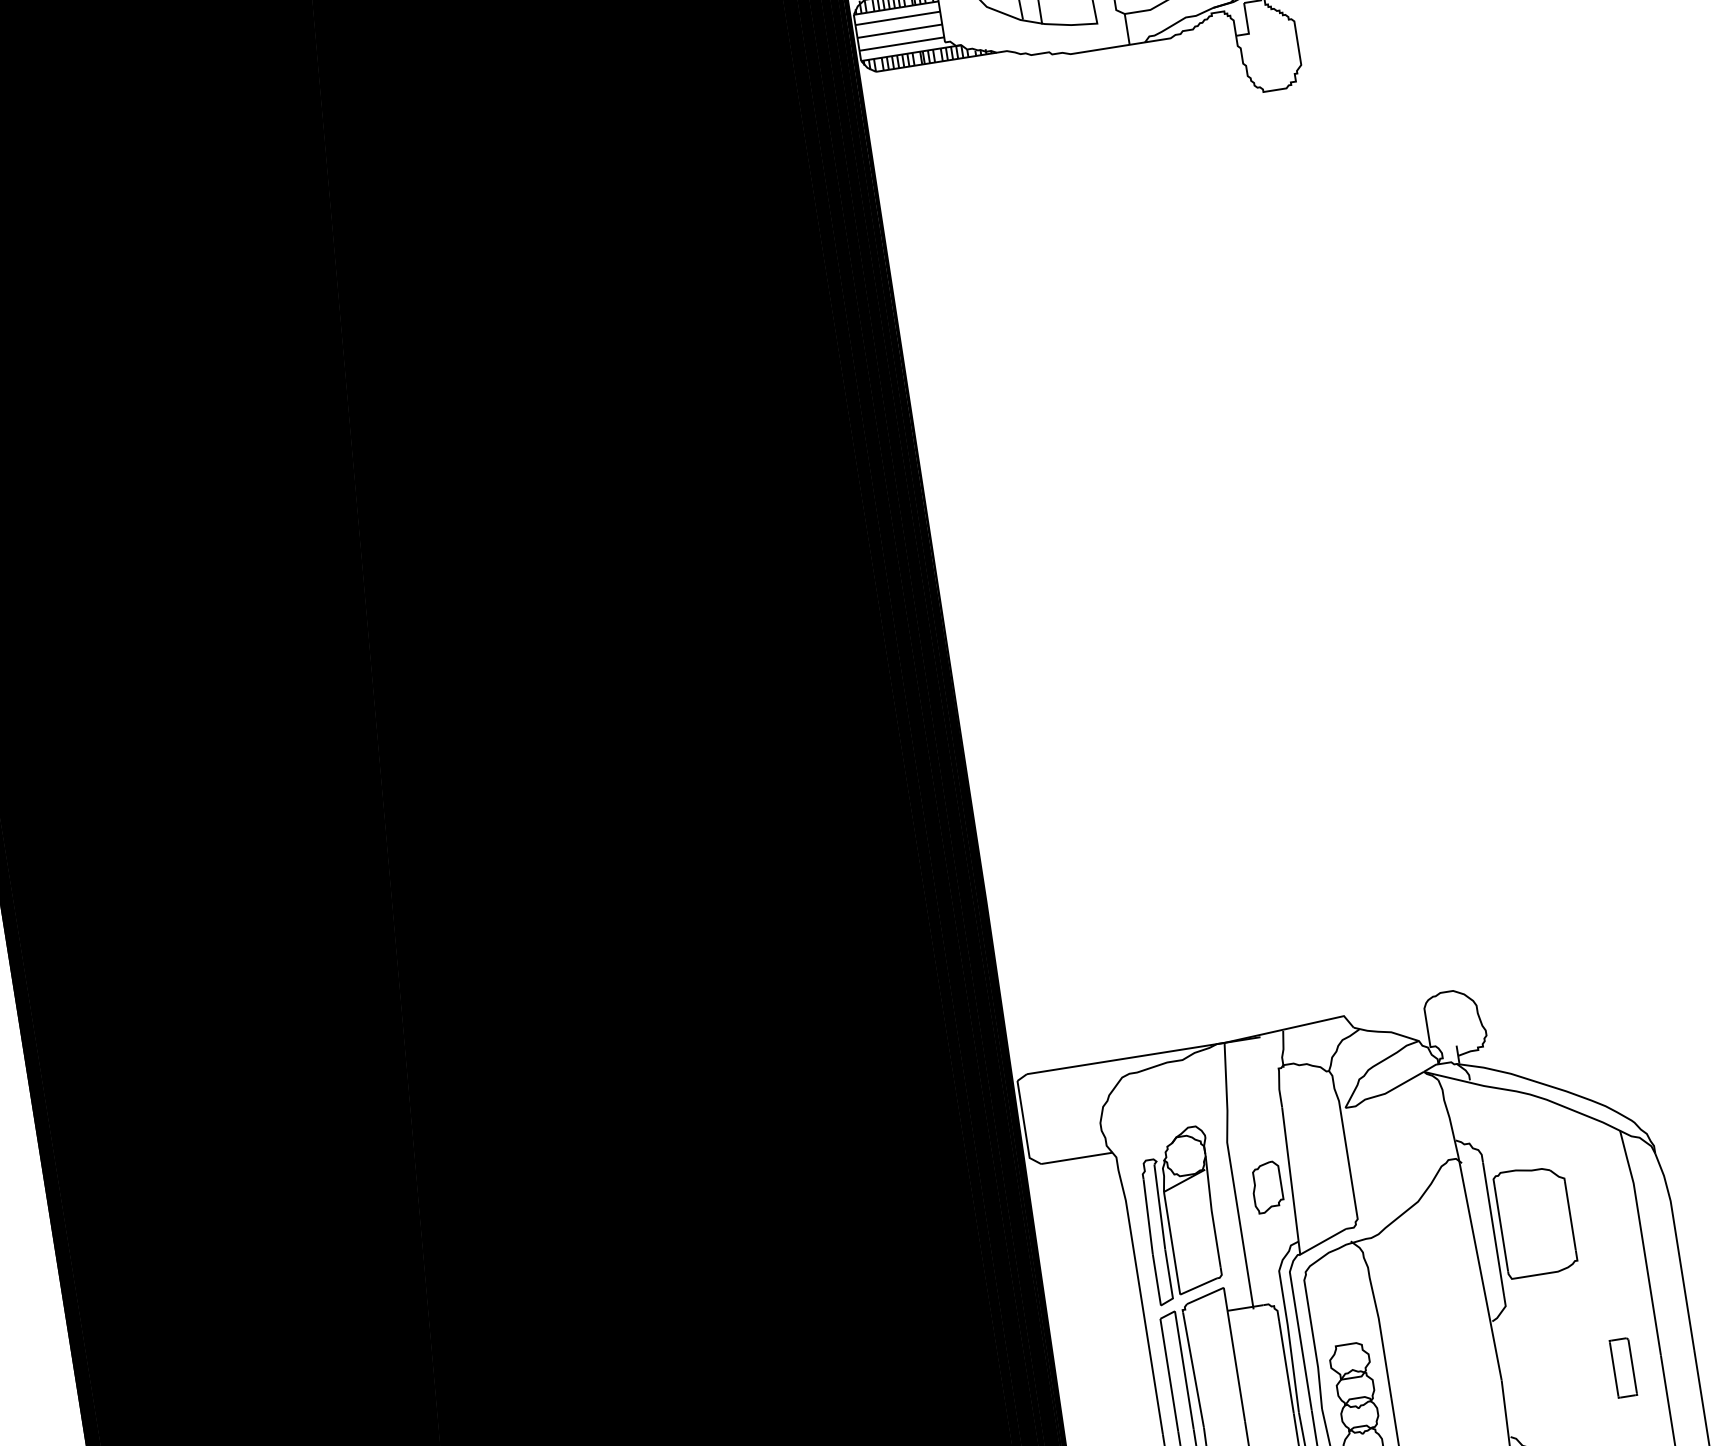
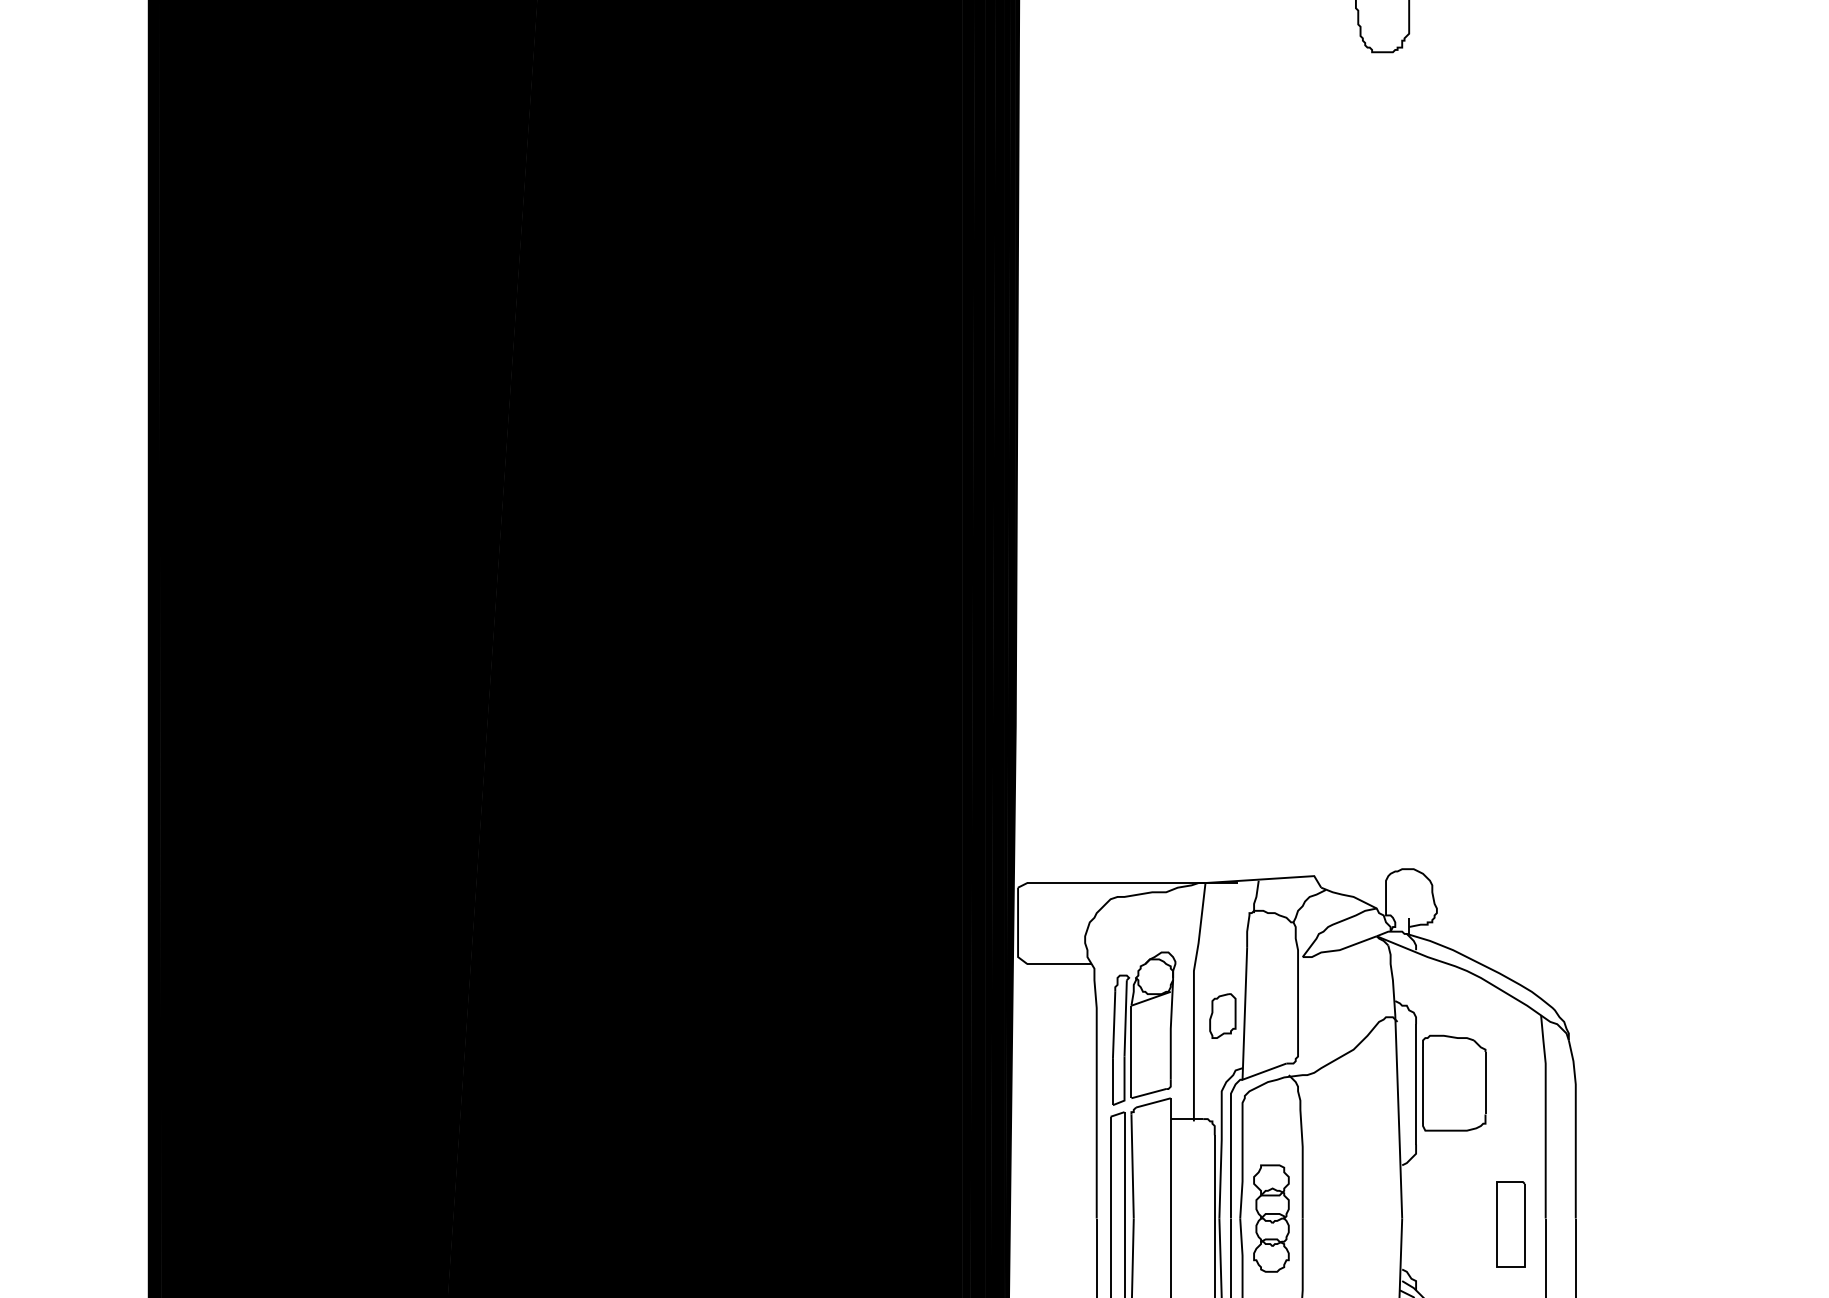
part: (1622, 1368) -> (1510, 1224), size x1.67

